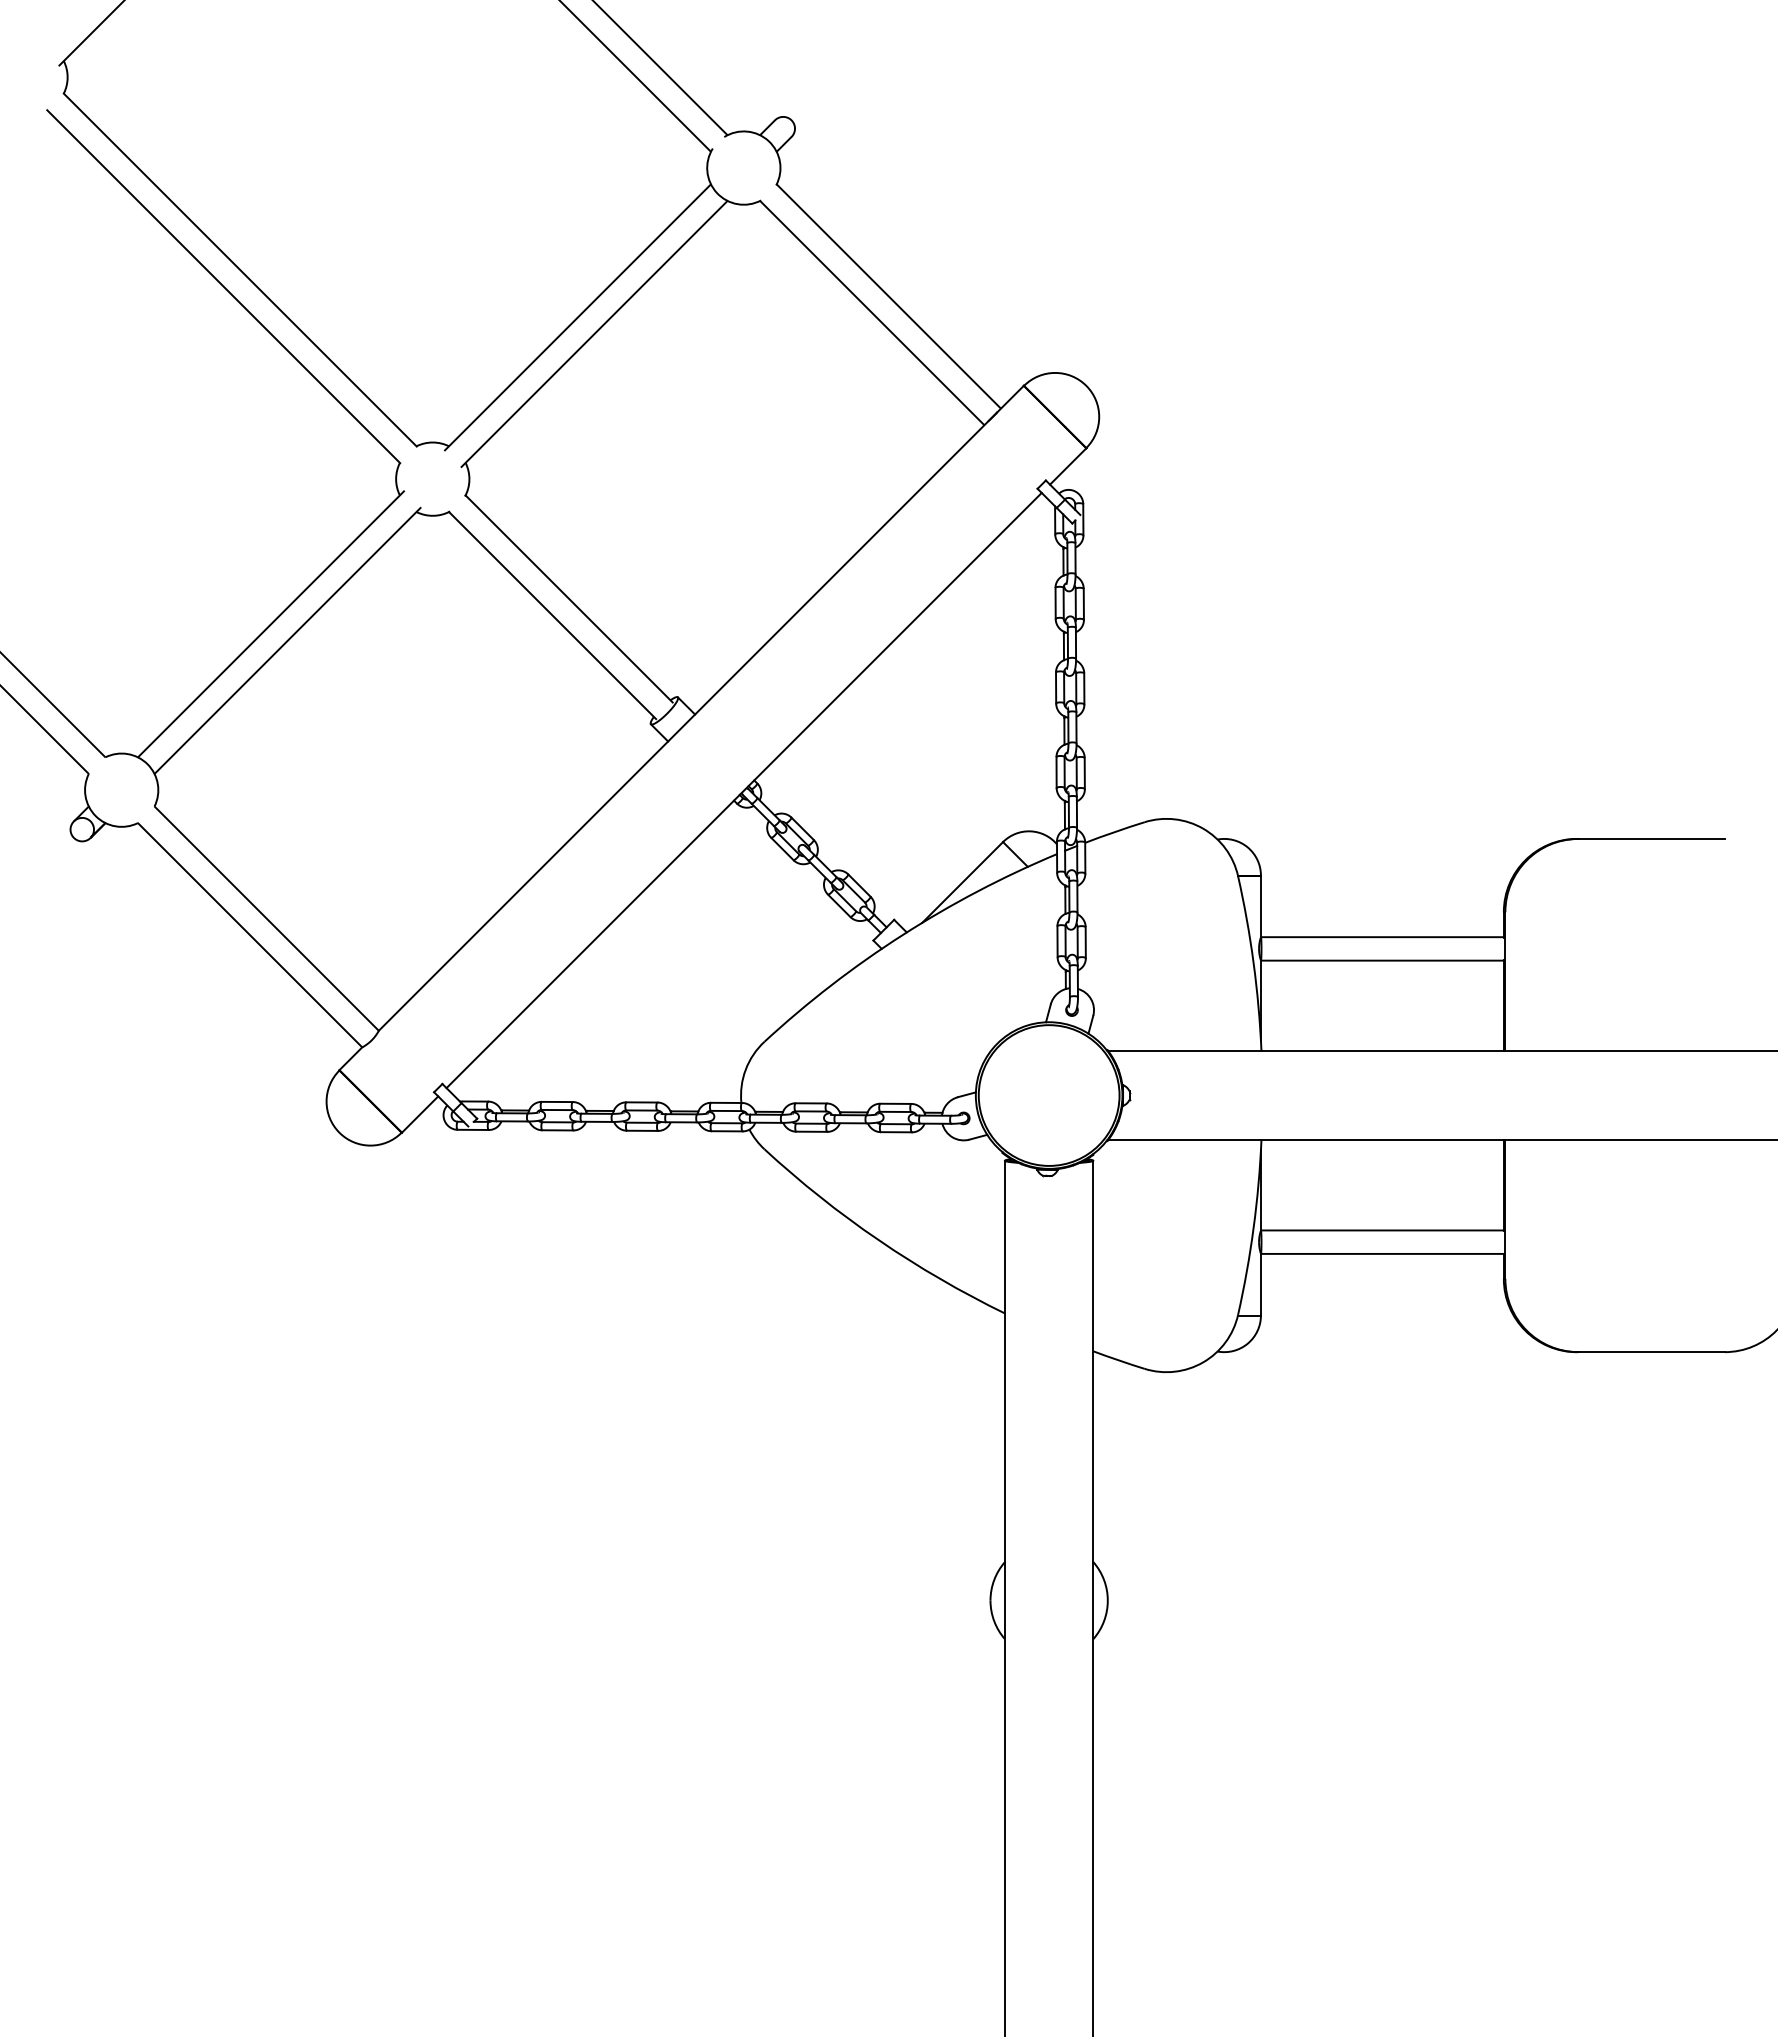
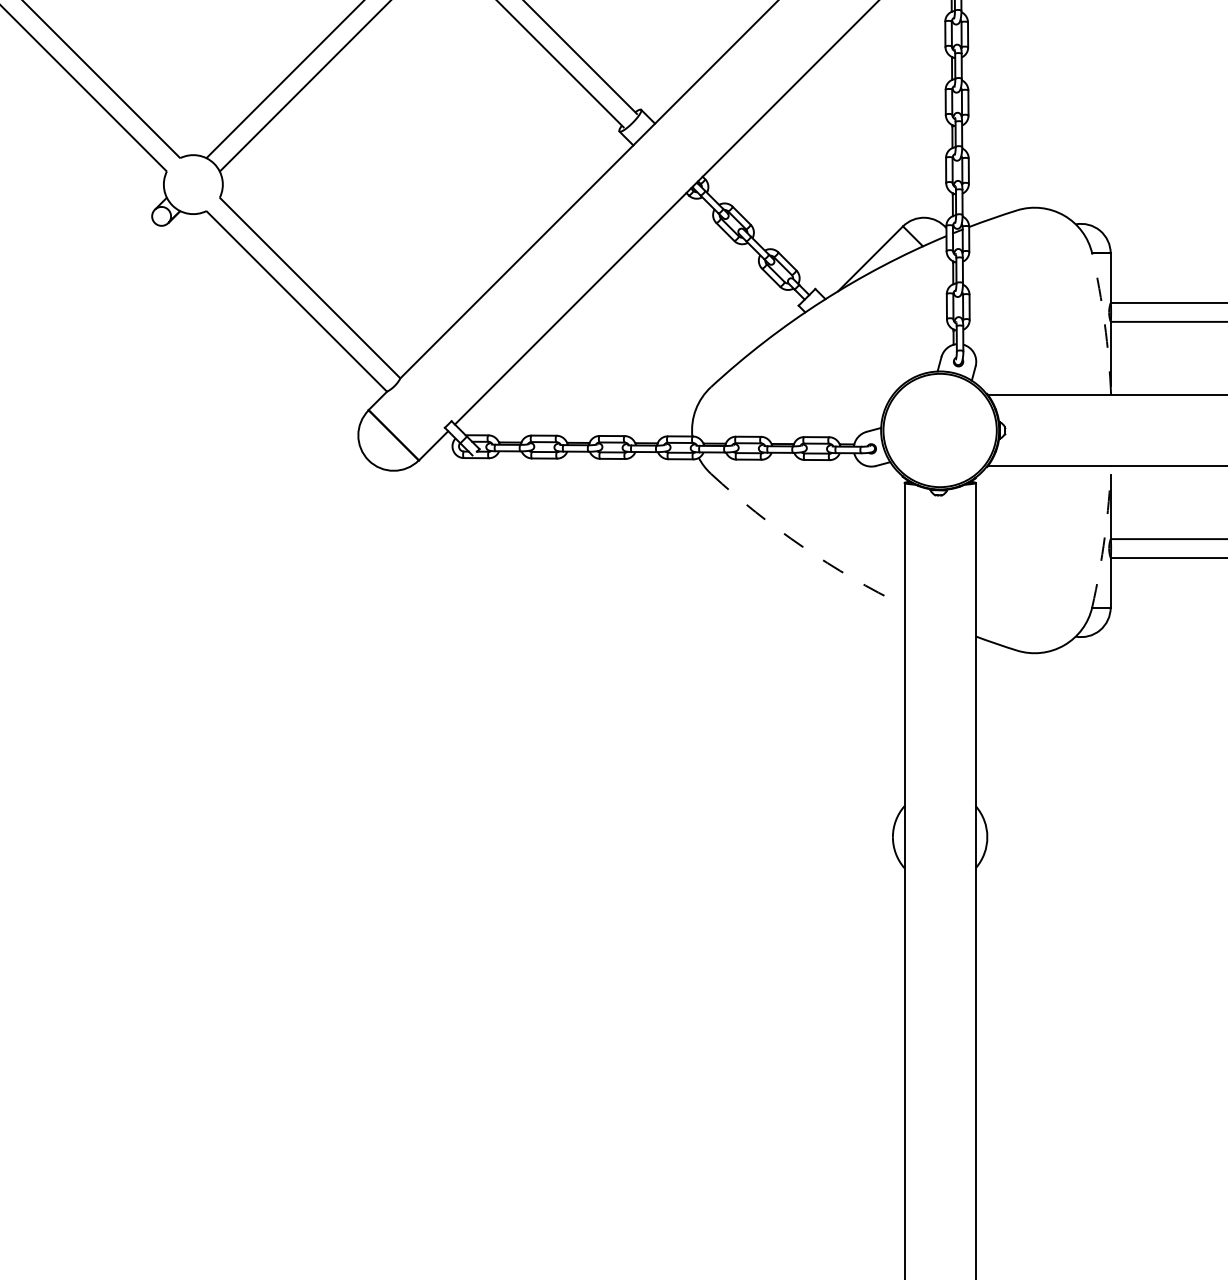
arc: (1253, 963) -> (1104, 324), solid -> dashed
arc: (1253, 1227) -> (1104, 536), solid -> dashed
arc: (878, 1240) -> (802, 547), solid -> dashed

